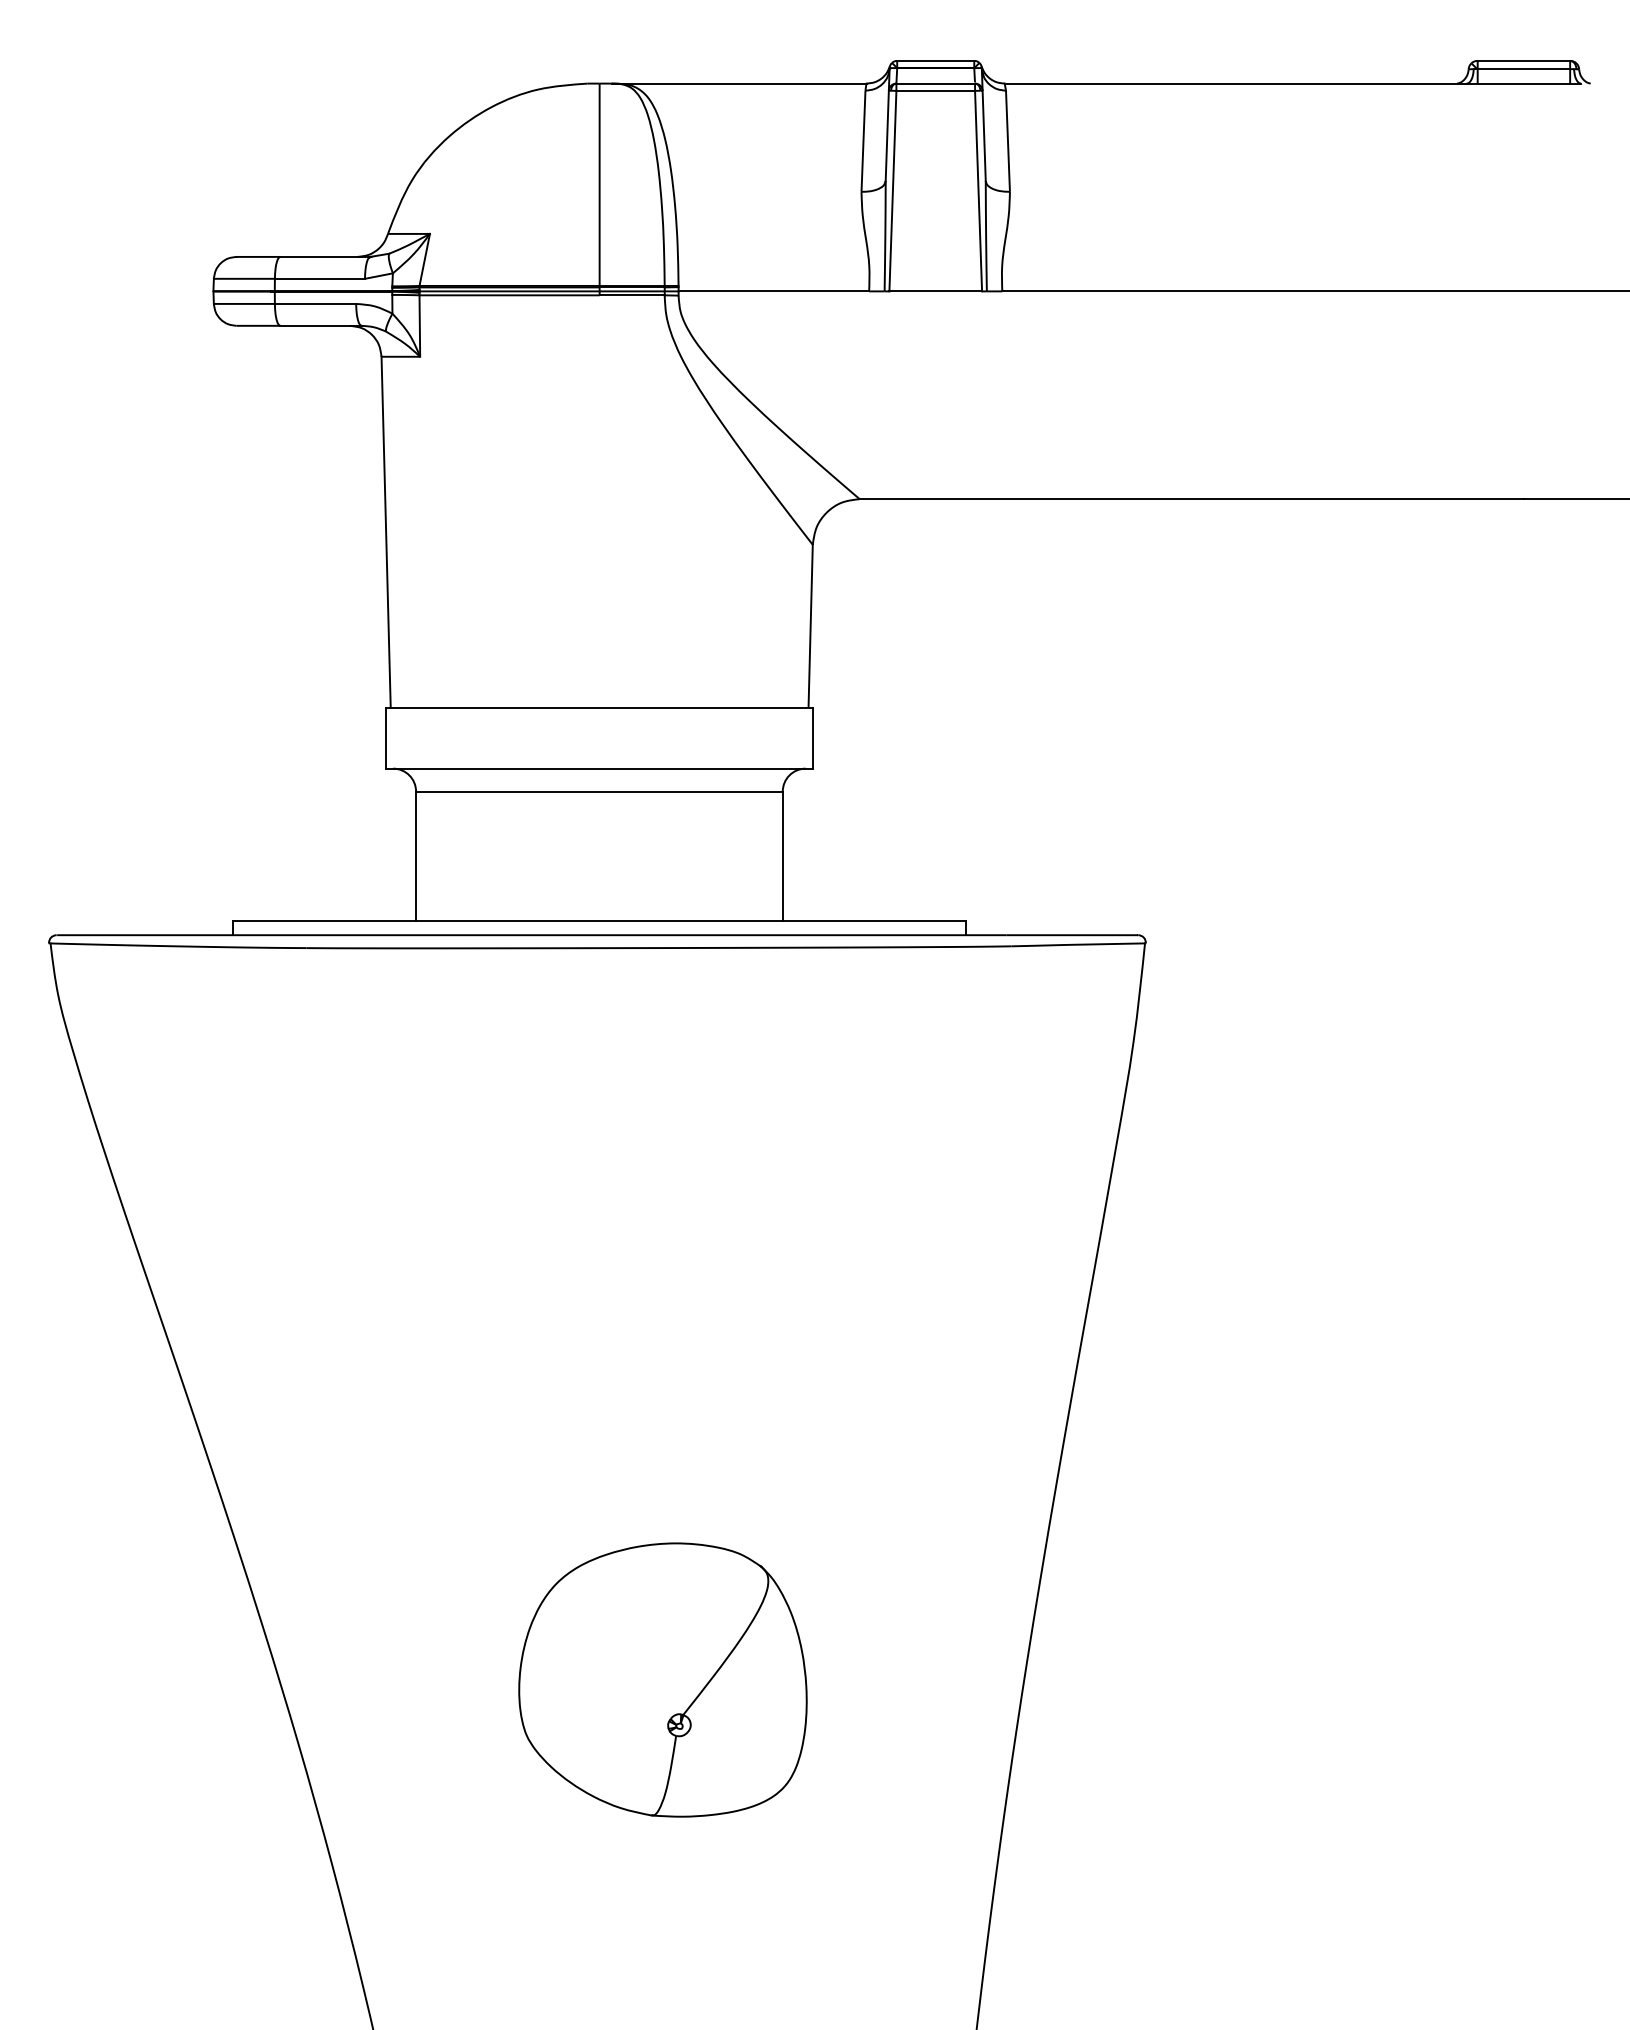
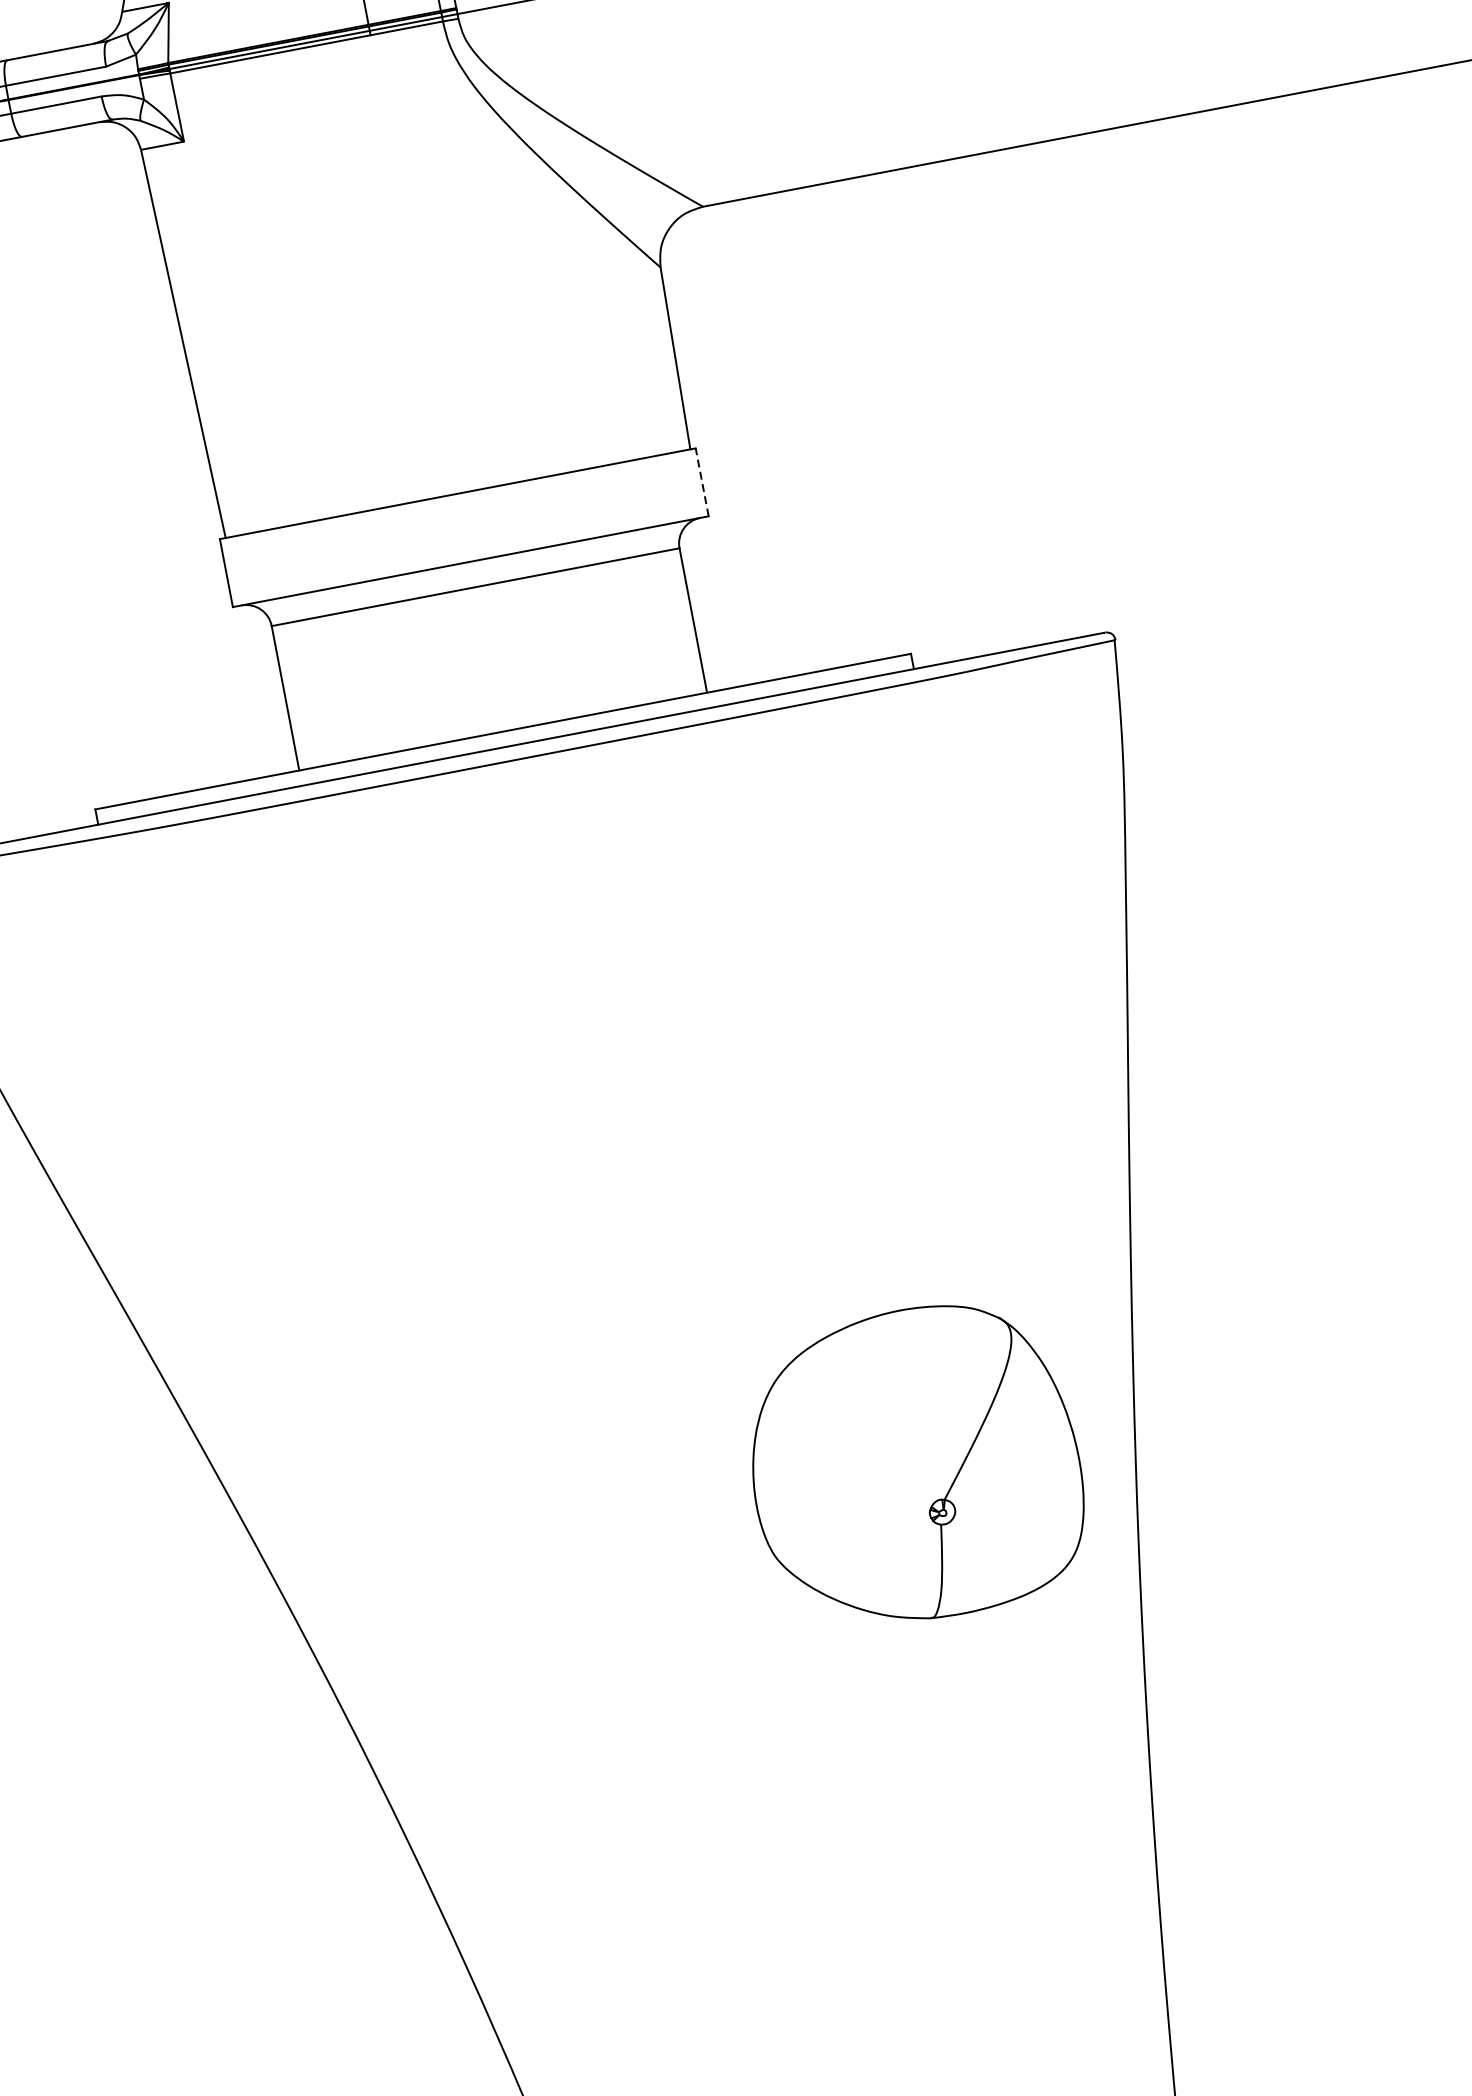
line: (813, 738) -> (702, 482), solid -> dashed
part: (662, 1679) -> (913, 1464), moved

